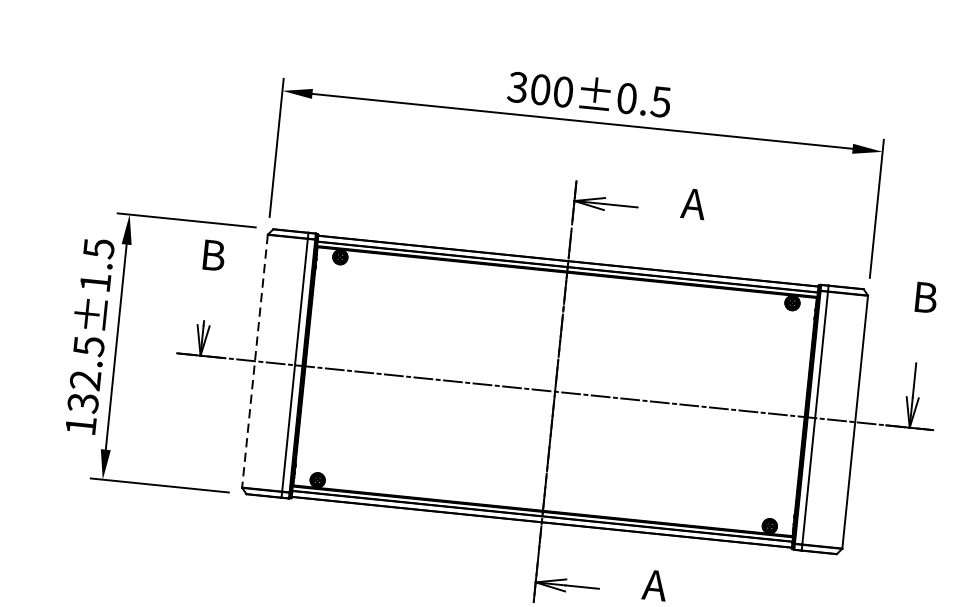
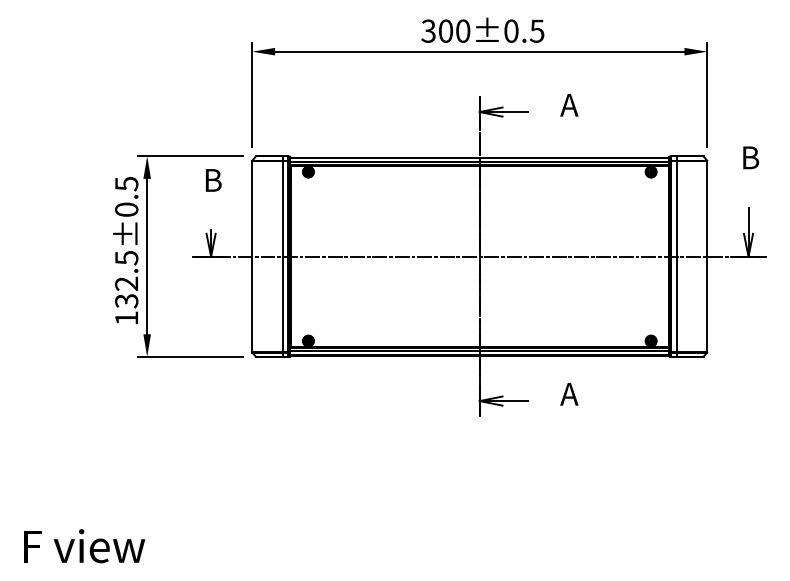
text: (95, 282) -> (126, 209), 132.5±1.5 -> 132.5±0.5
line: (255, 361) -> (252, 256), dashed -> solid

